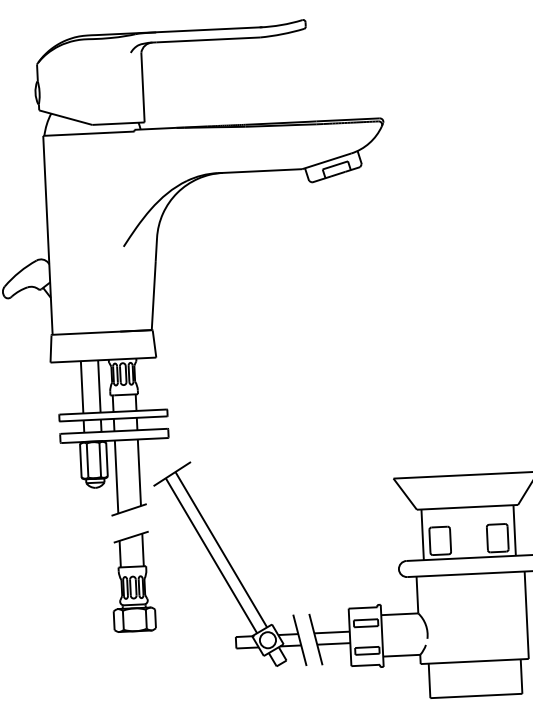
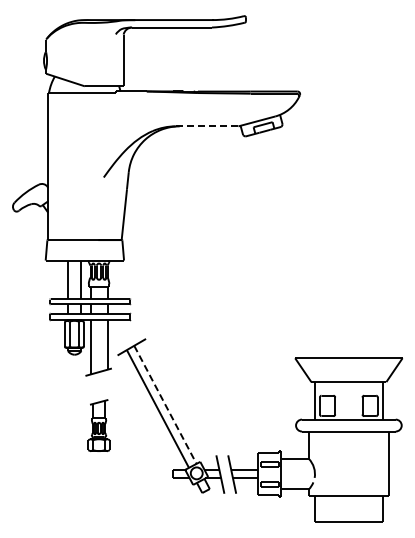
line: (259, 171) -> (206, 126), solid -> dashed
line: (221, 549) -> (165, 404), solid -> dashed
part: (132, 581) -> (98, 425), size x0.7

